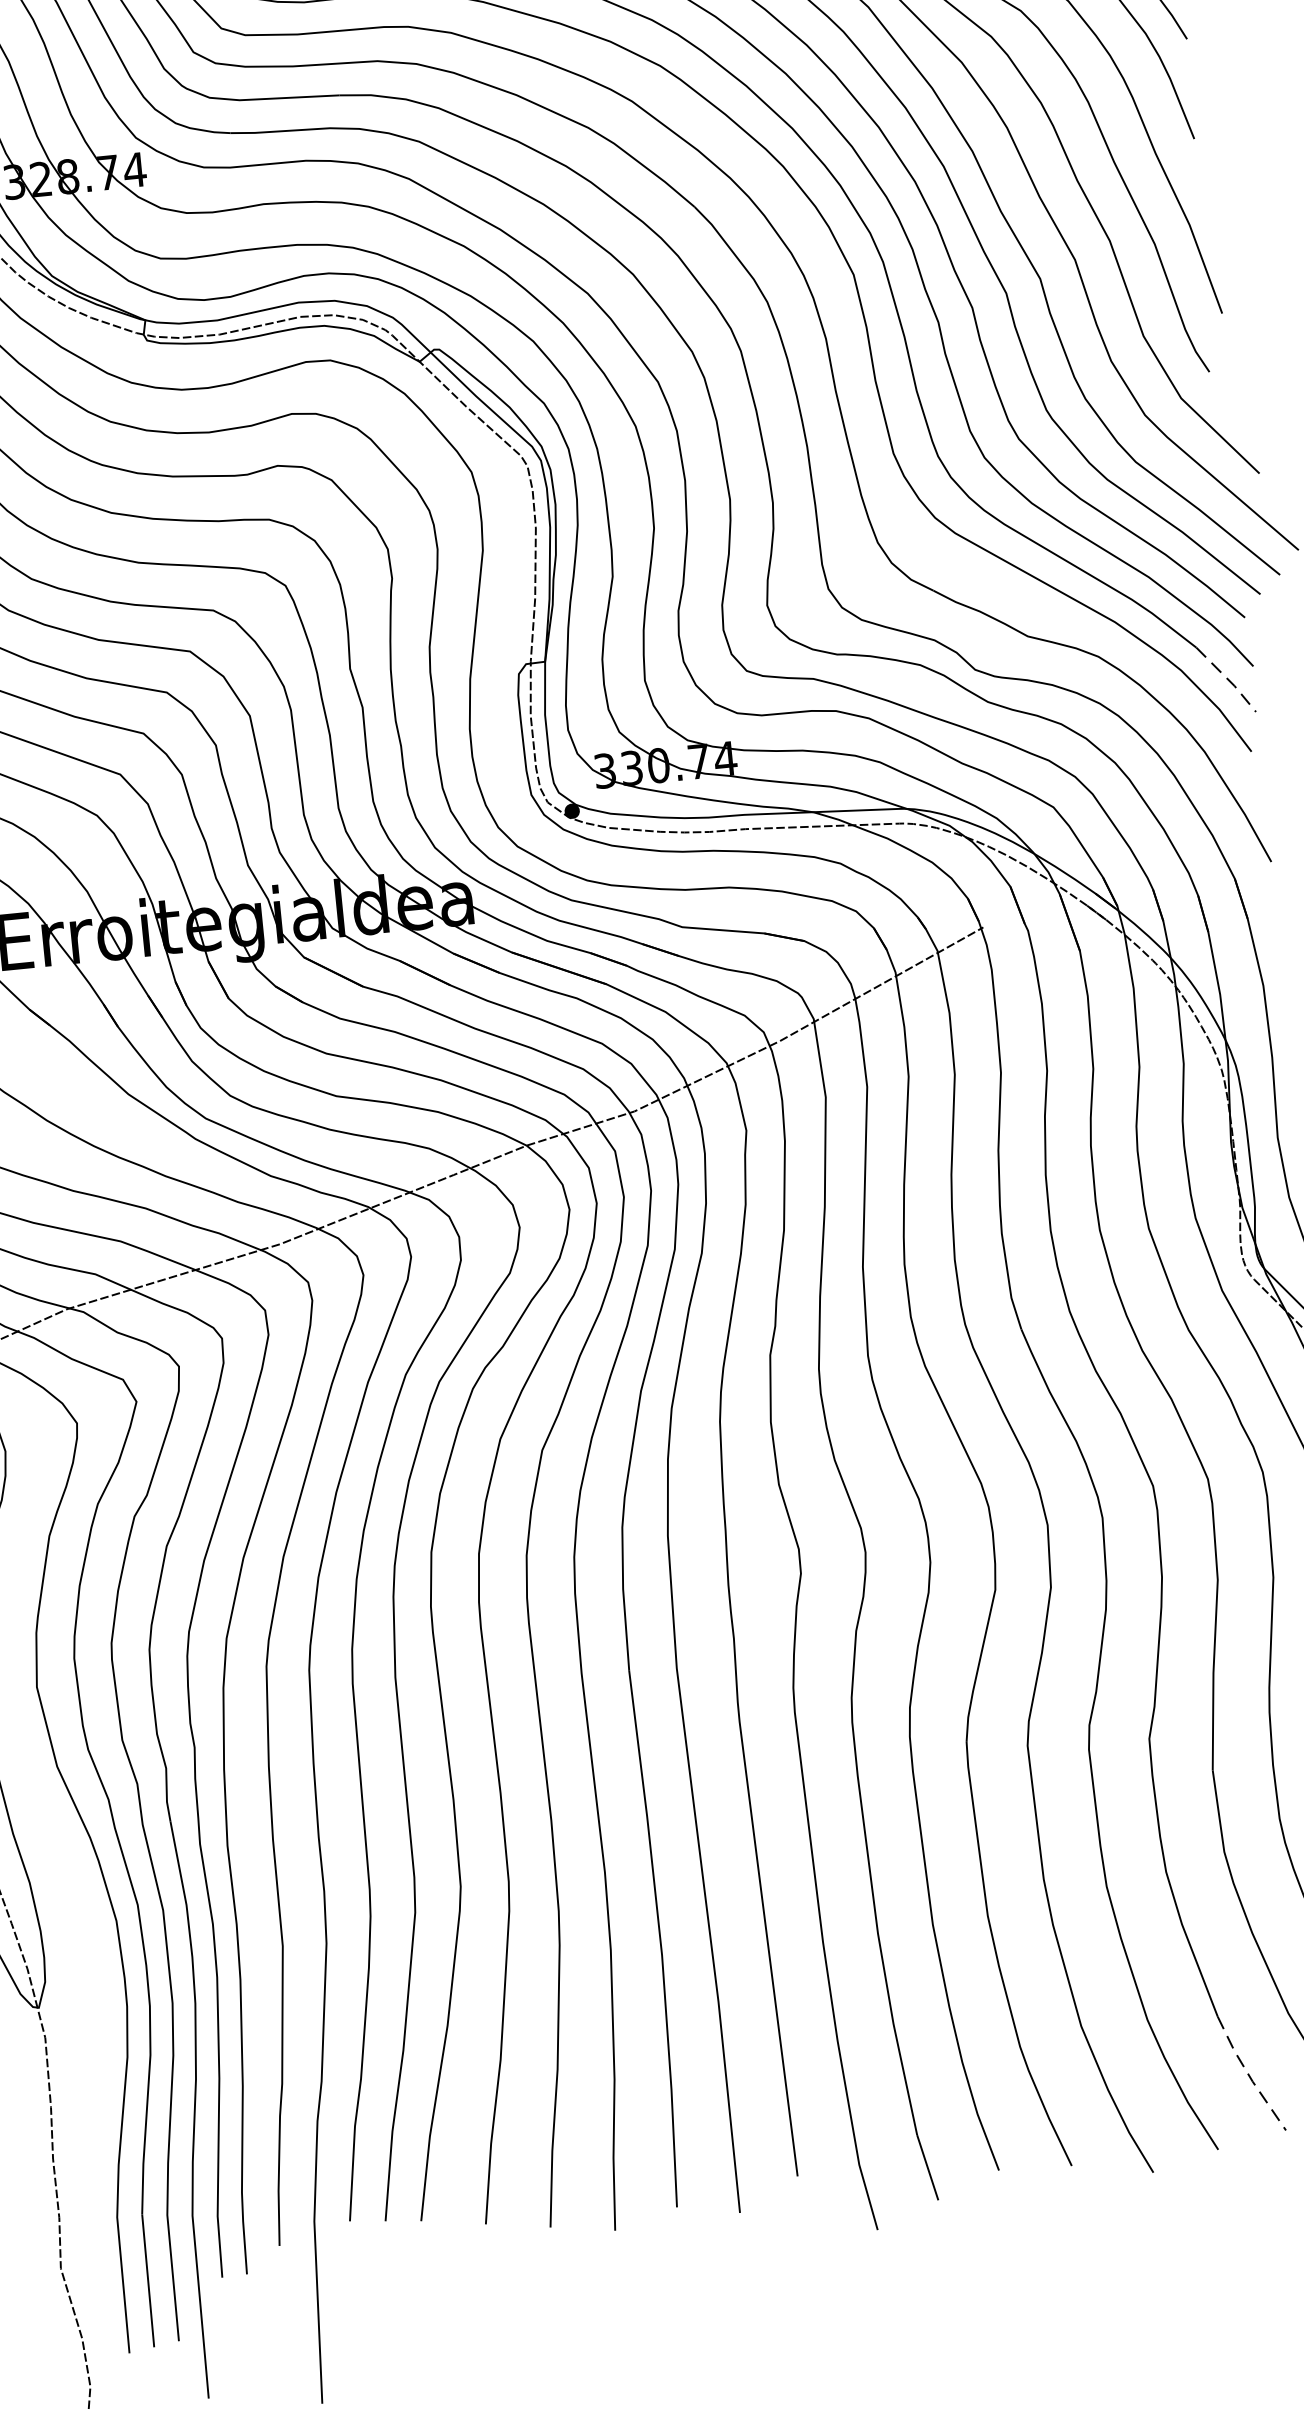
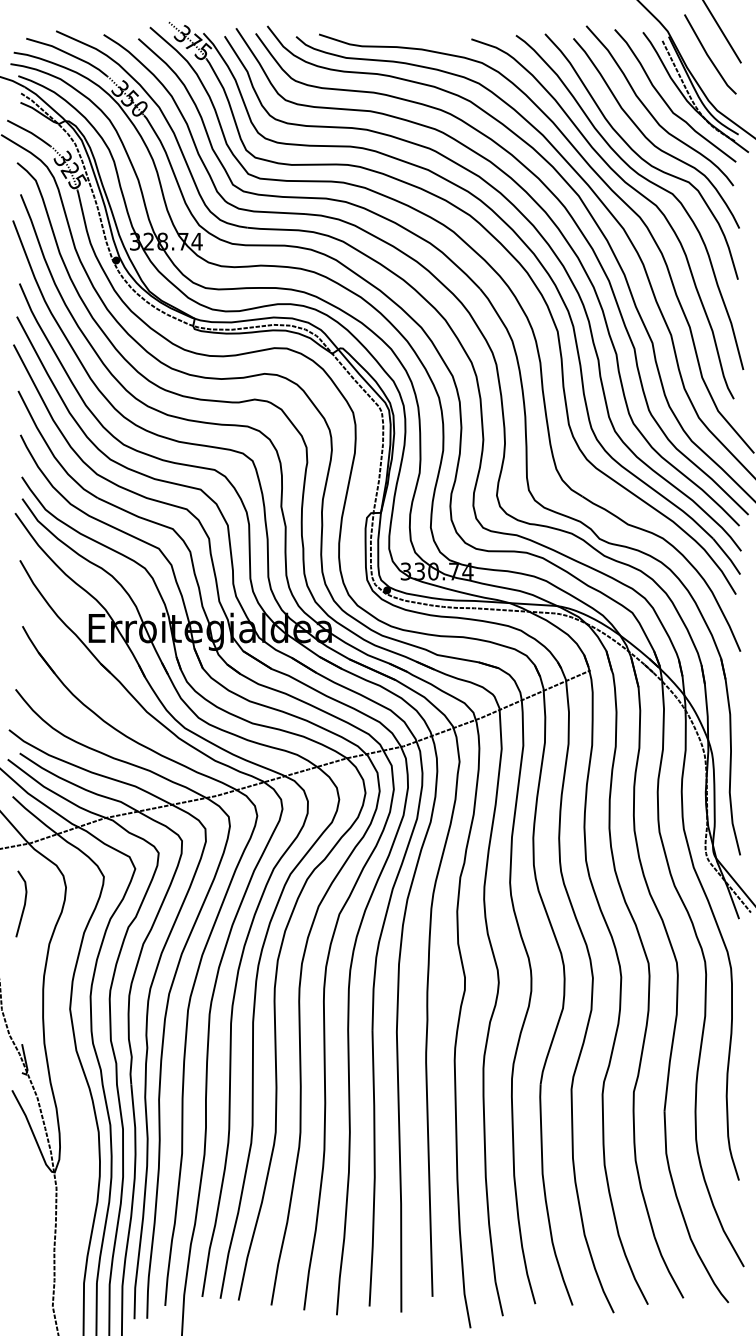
line: (1229, 681) -> (728, 557), dashed -> solid
line: (1249, 2075) -> (667, 1268), dashed -> solid

